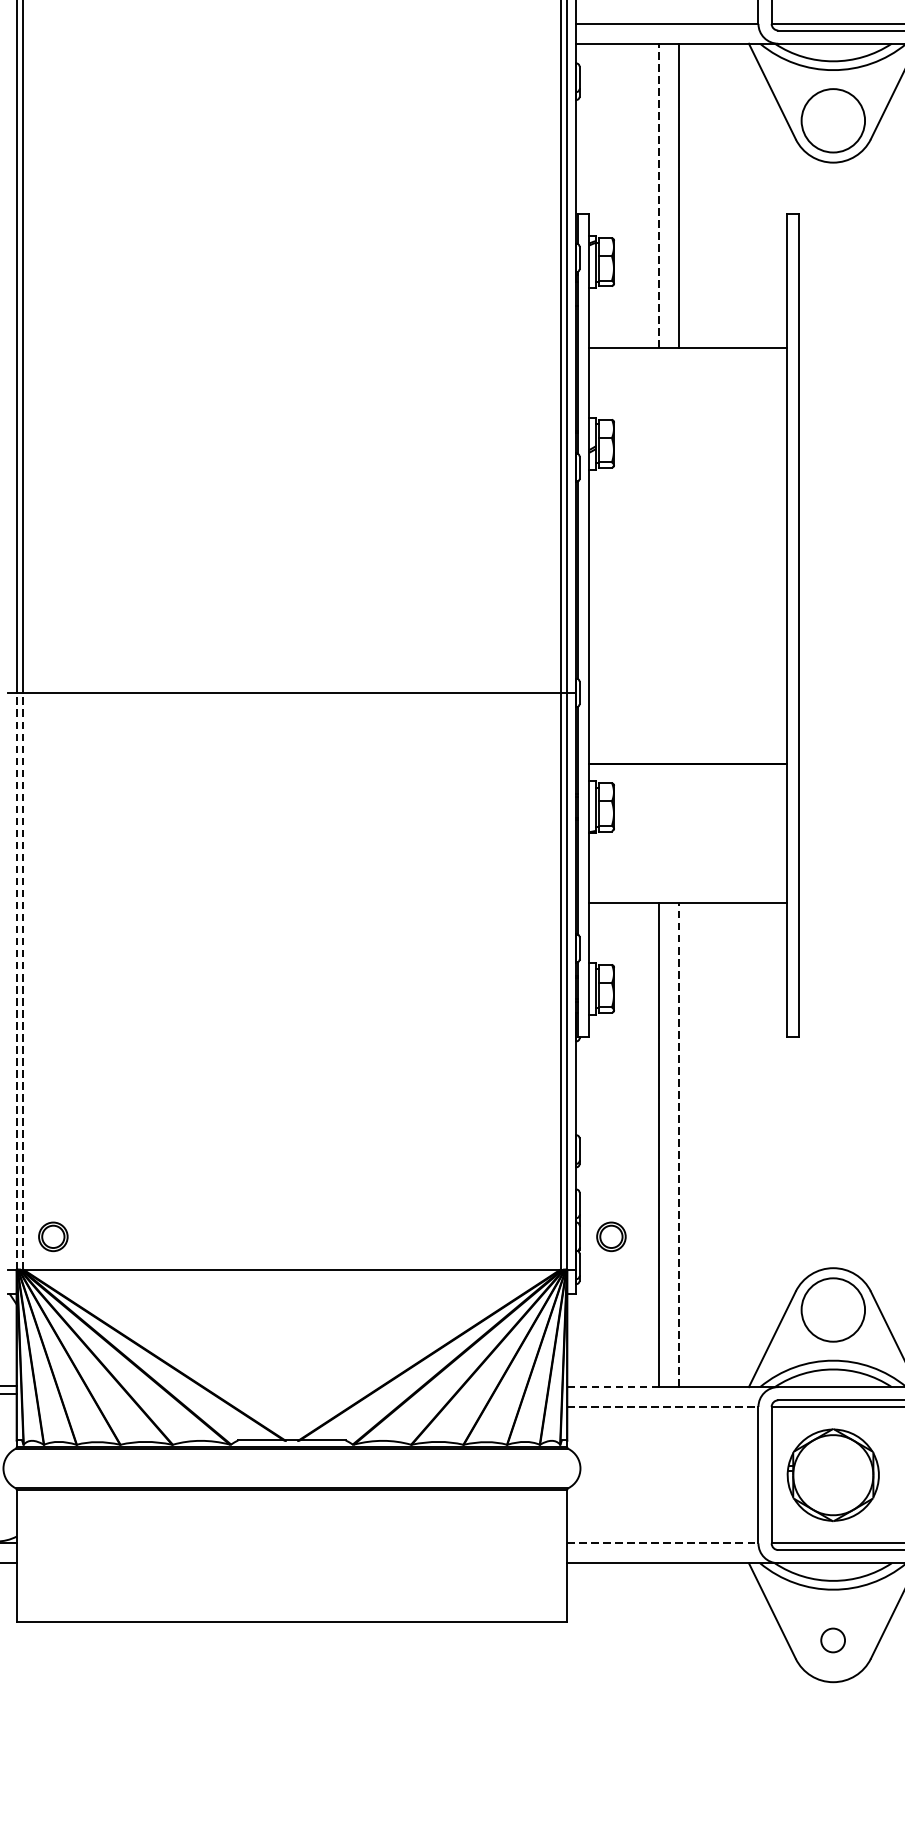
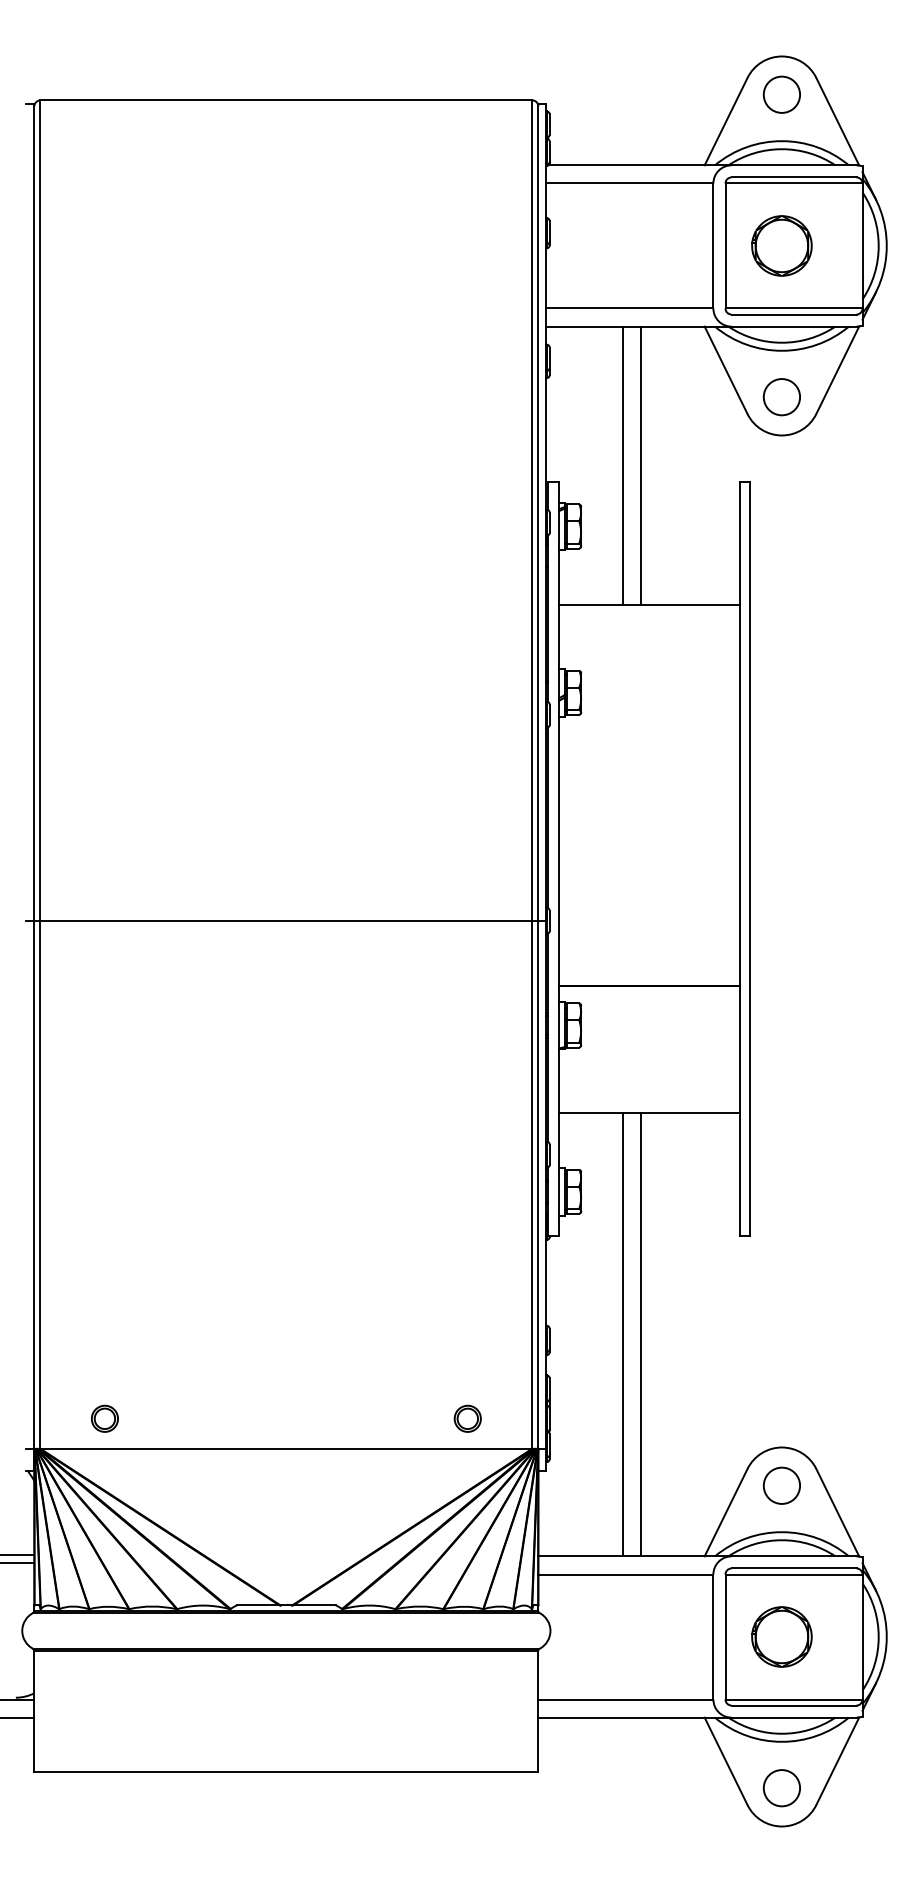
circle: (832, 121) -> (781, 397), size x0.62
line: (659, 195) -> (622, 465), dashed -> solid
line: (16, 980) -> (34, 1184), dashed -> solid
line: (23, 980) -> (40, 1184), dashed -> solid
line: (678, 1144) -> (640, 1334), dashed -> solid
part: (52, 1236) -> (104, 1418), moved
part: (611, 1236) -> (467, 1418), moved
circle: (832, 1309) -> (781, 1485), size x0.62
line: (613, 1387) -> (580, 1556), dashed -> solid
line: (662, 1406) -> (625, 1574), dashed -> solid
part: (832, 1474) -> (781, 1636), size x0.71
line: (662, 1543) -> (625, 1699), dashed -> solid
circle: (832, 1640) -> (781, 1788), size x1.67

